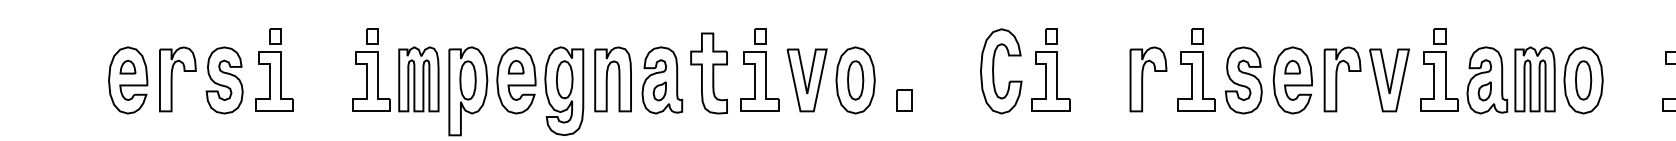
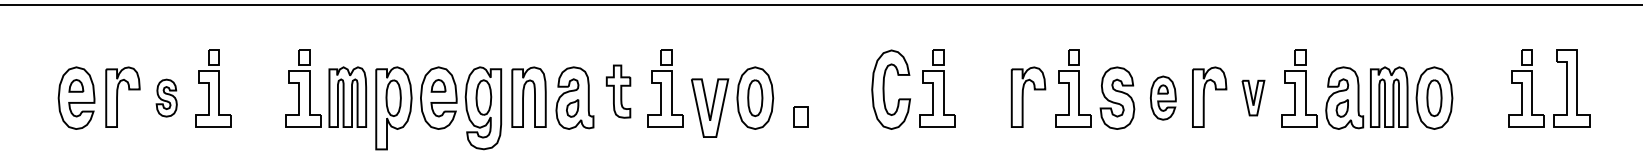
part: (709, 73) -> (618, 91), size x0.7
part: (224, 79) -> (166, 97), size x0.6
part: (807, 79) -> (710, 107), moved
part: (1293, 79) -> (1163, 97), size x0.7
part: (1389, 79) -> (1253, 97), size x0.6

